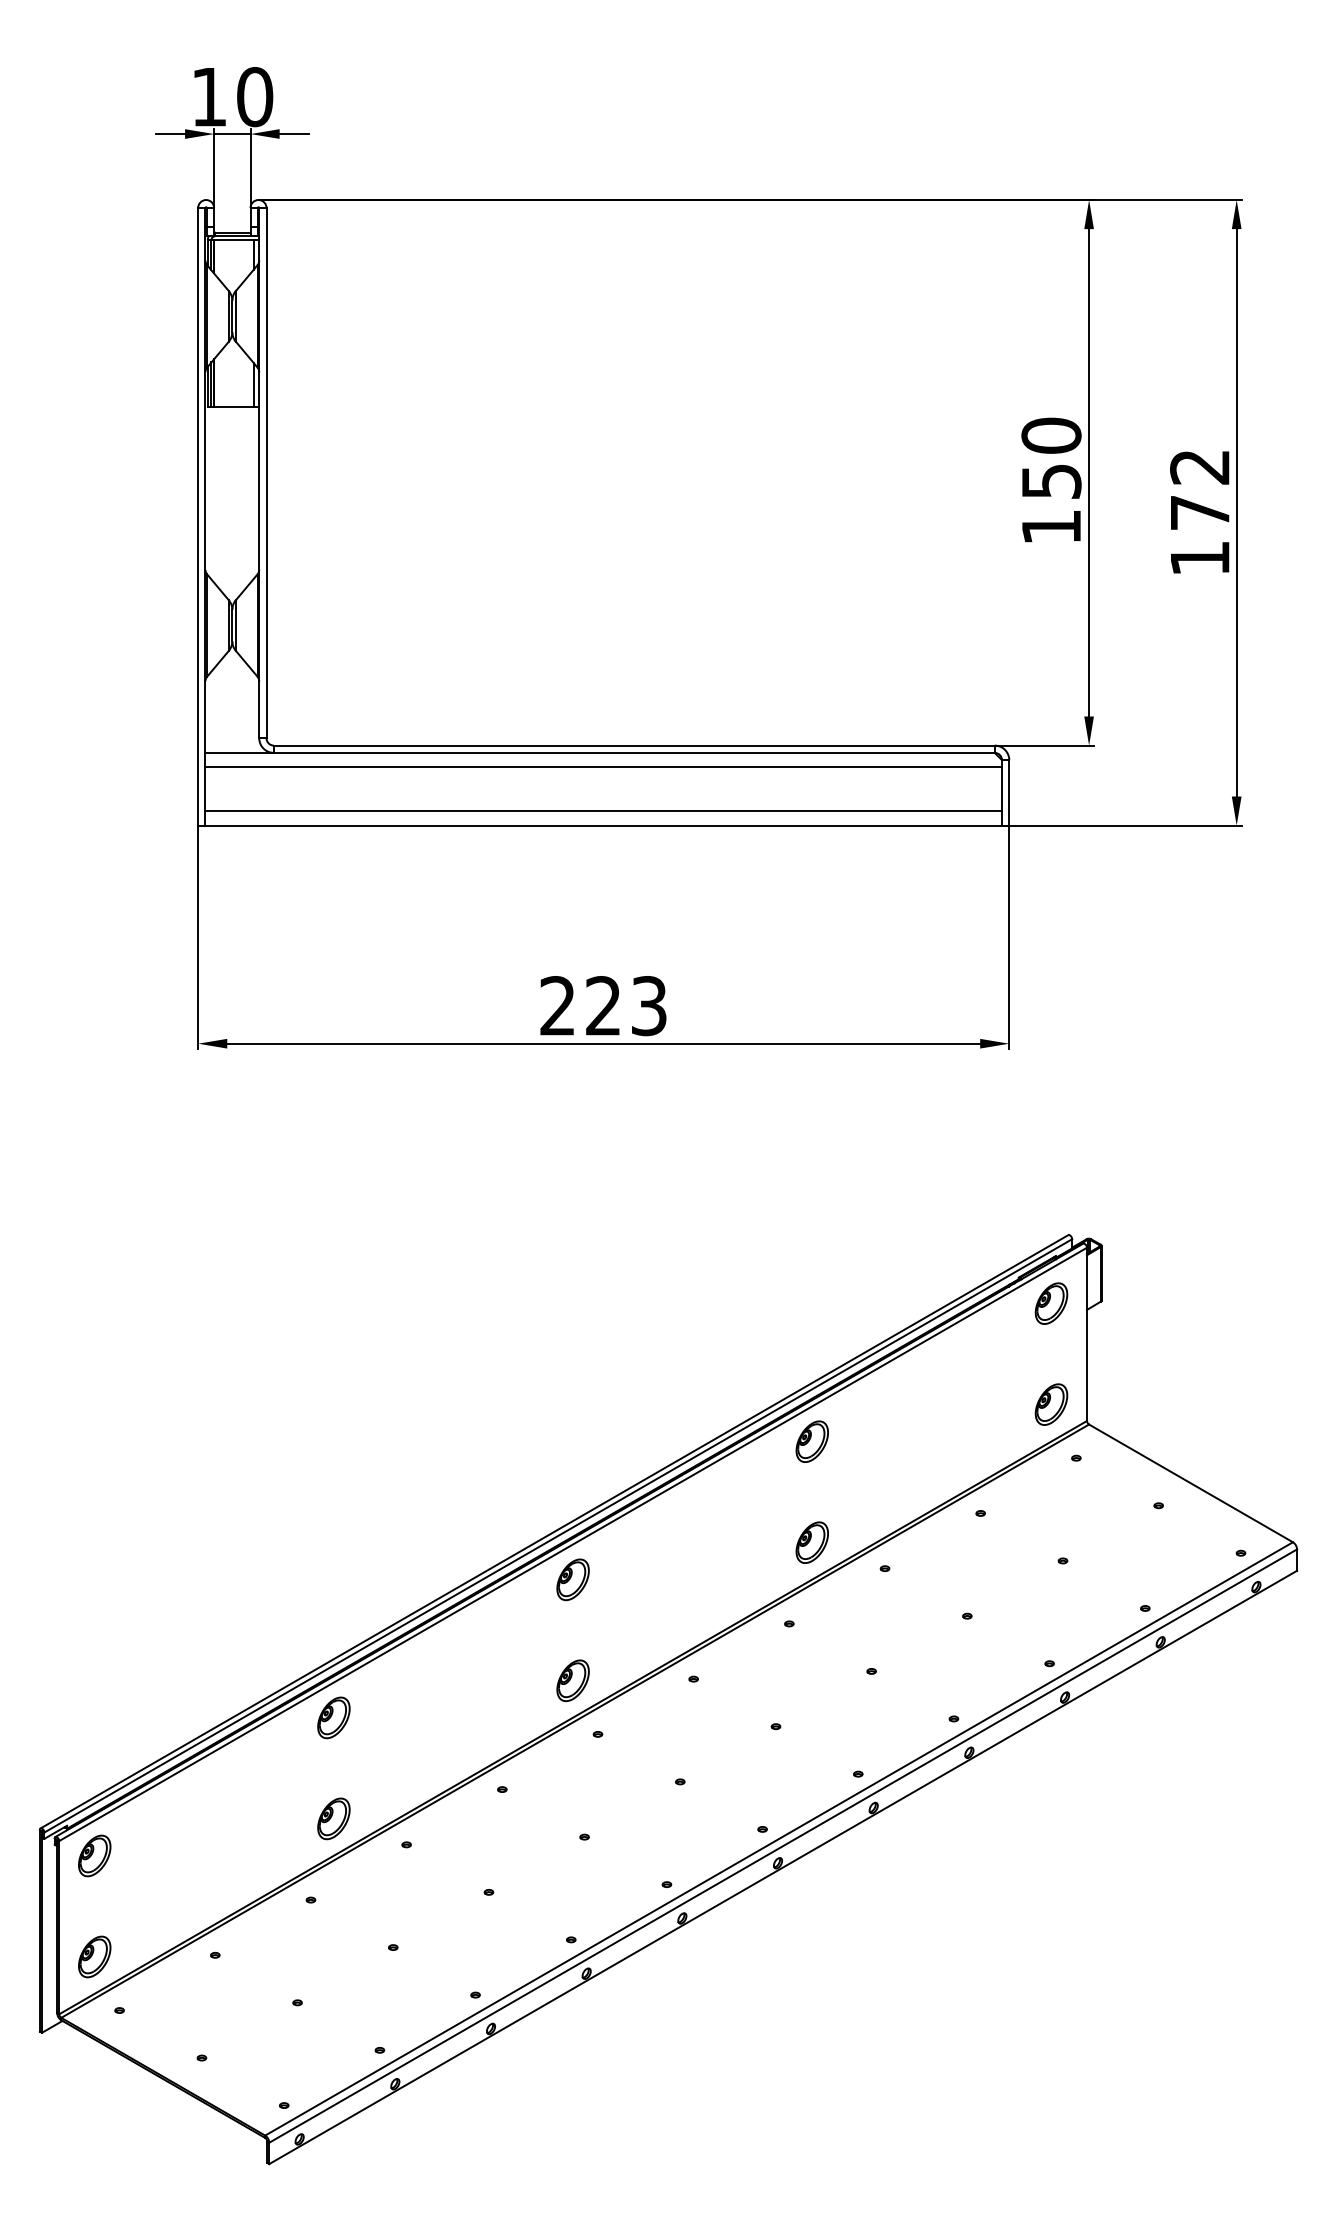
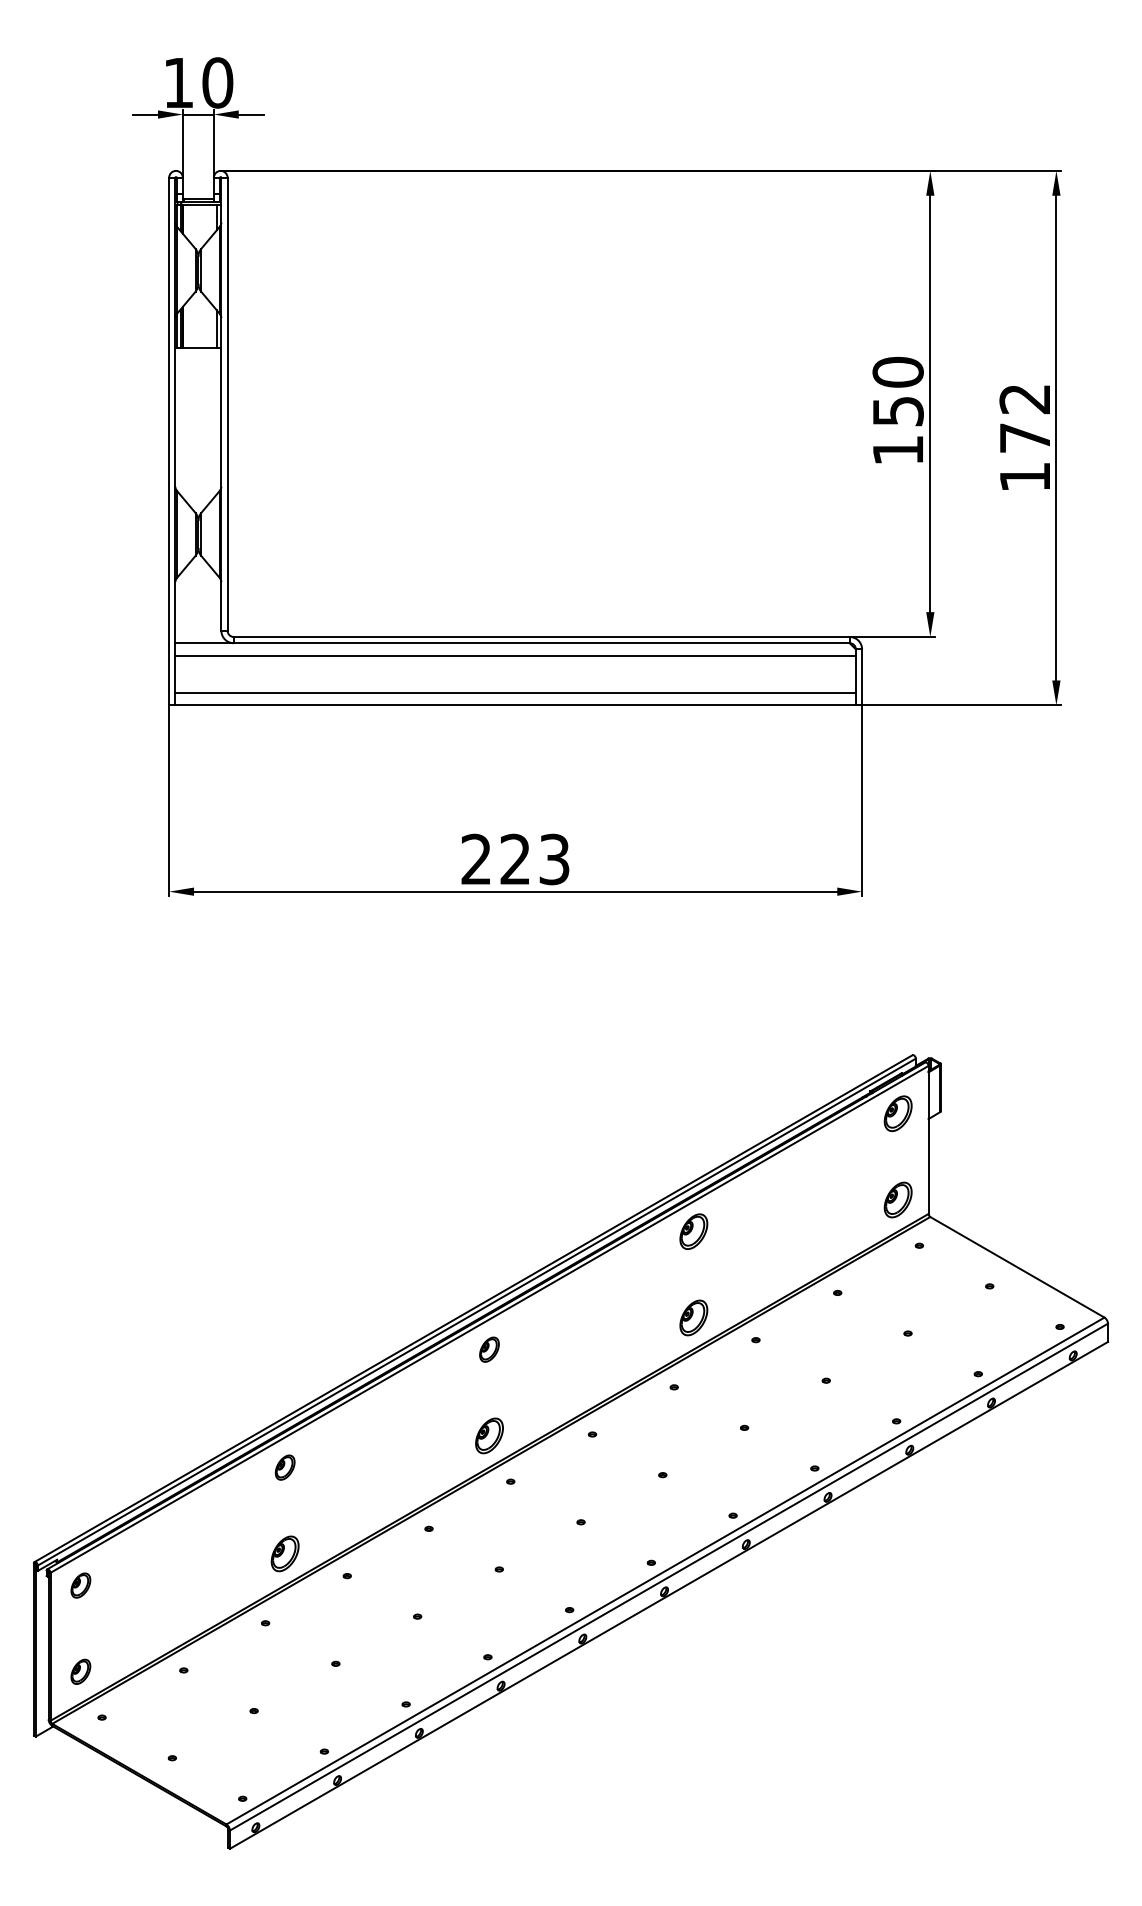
part: (572, 1579) -> (488, 1349), size x0.7
part: (333, 1717) -> (284, 1467), size x0.7
part: (94, 1855) -> (80, 1585), size x0.7
part: (94, 1956) -> (80, 1671), size x0.7

